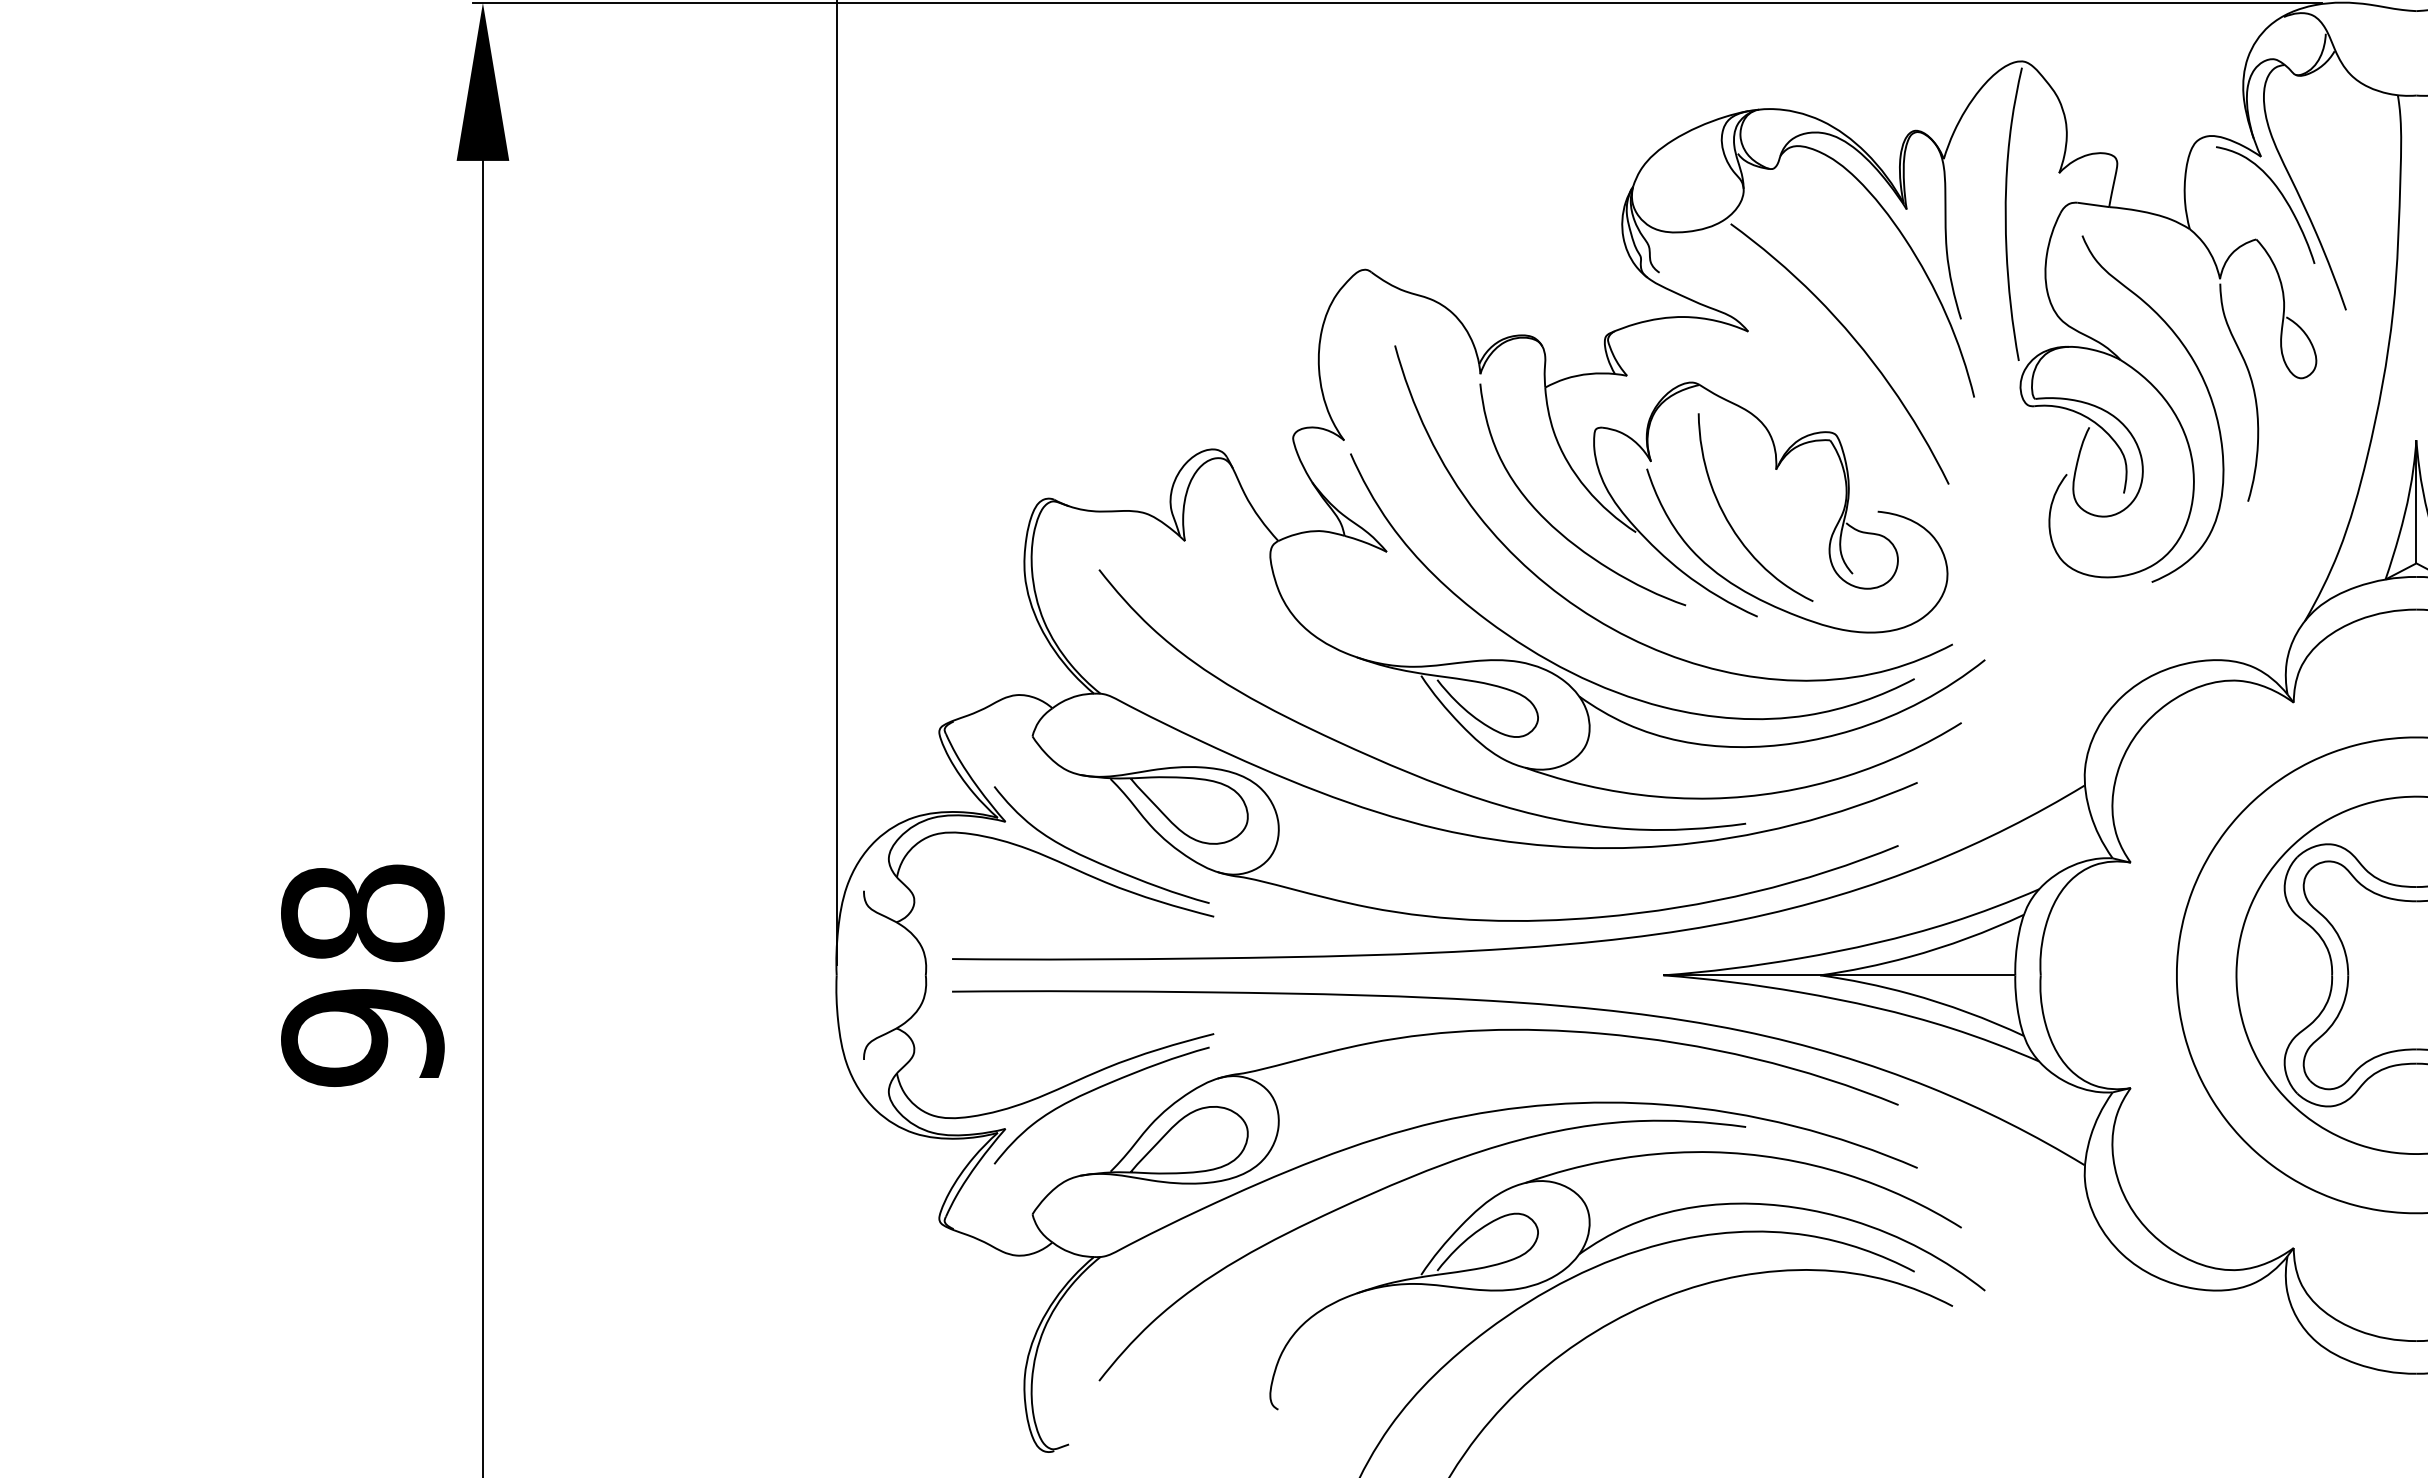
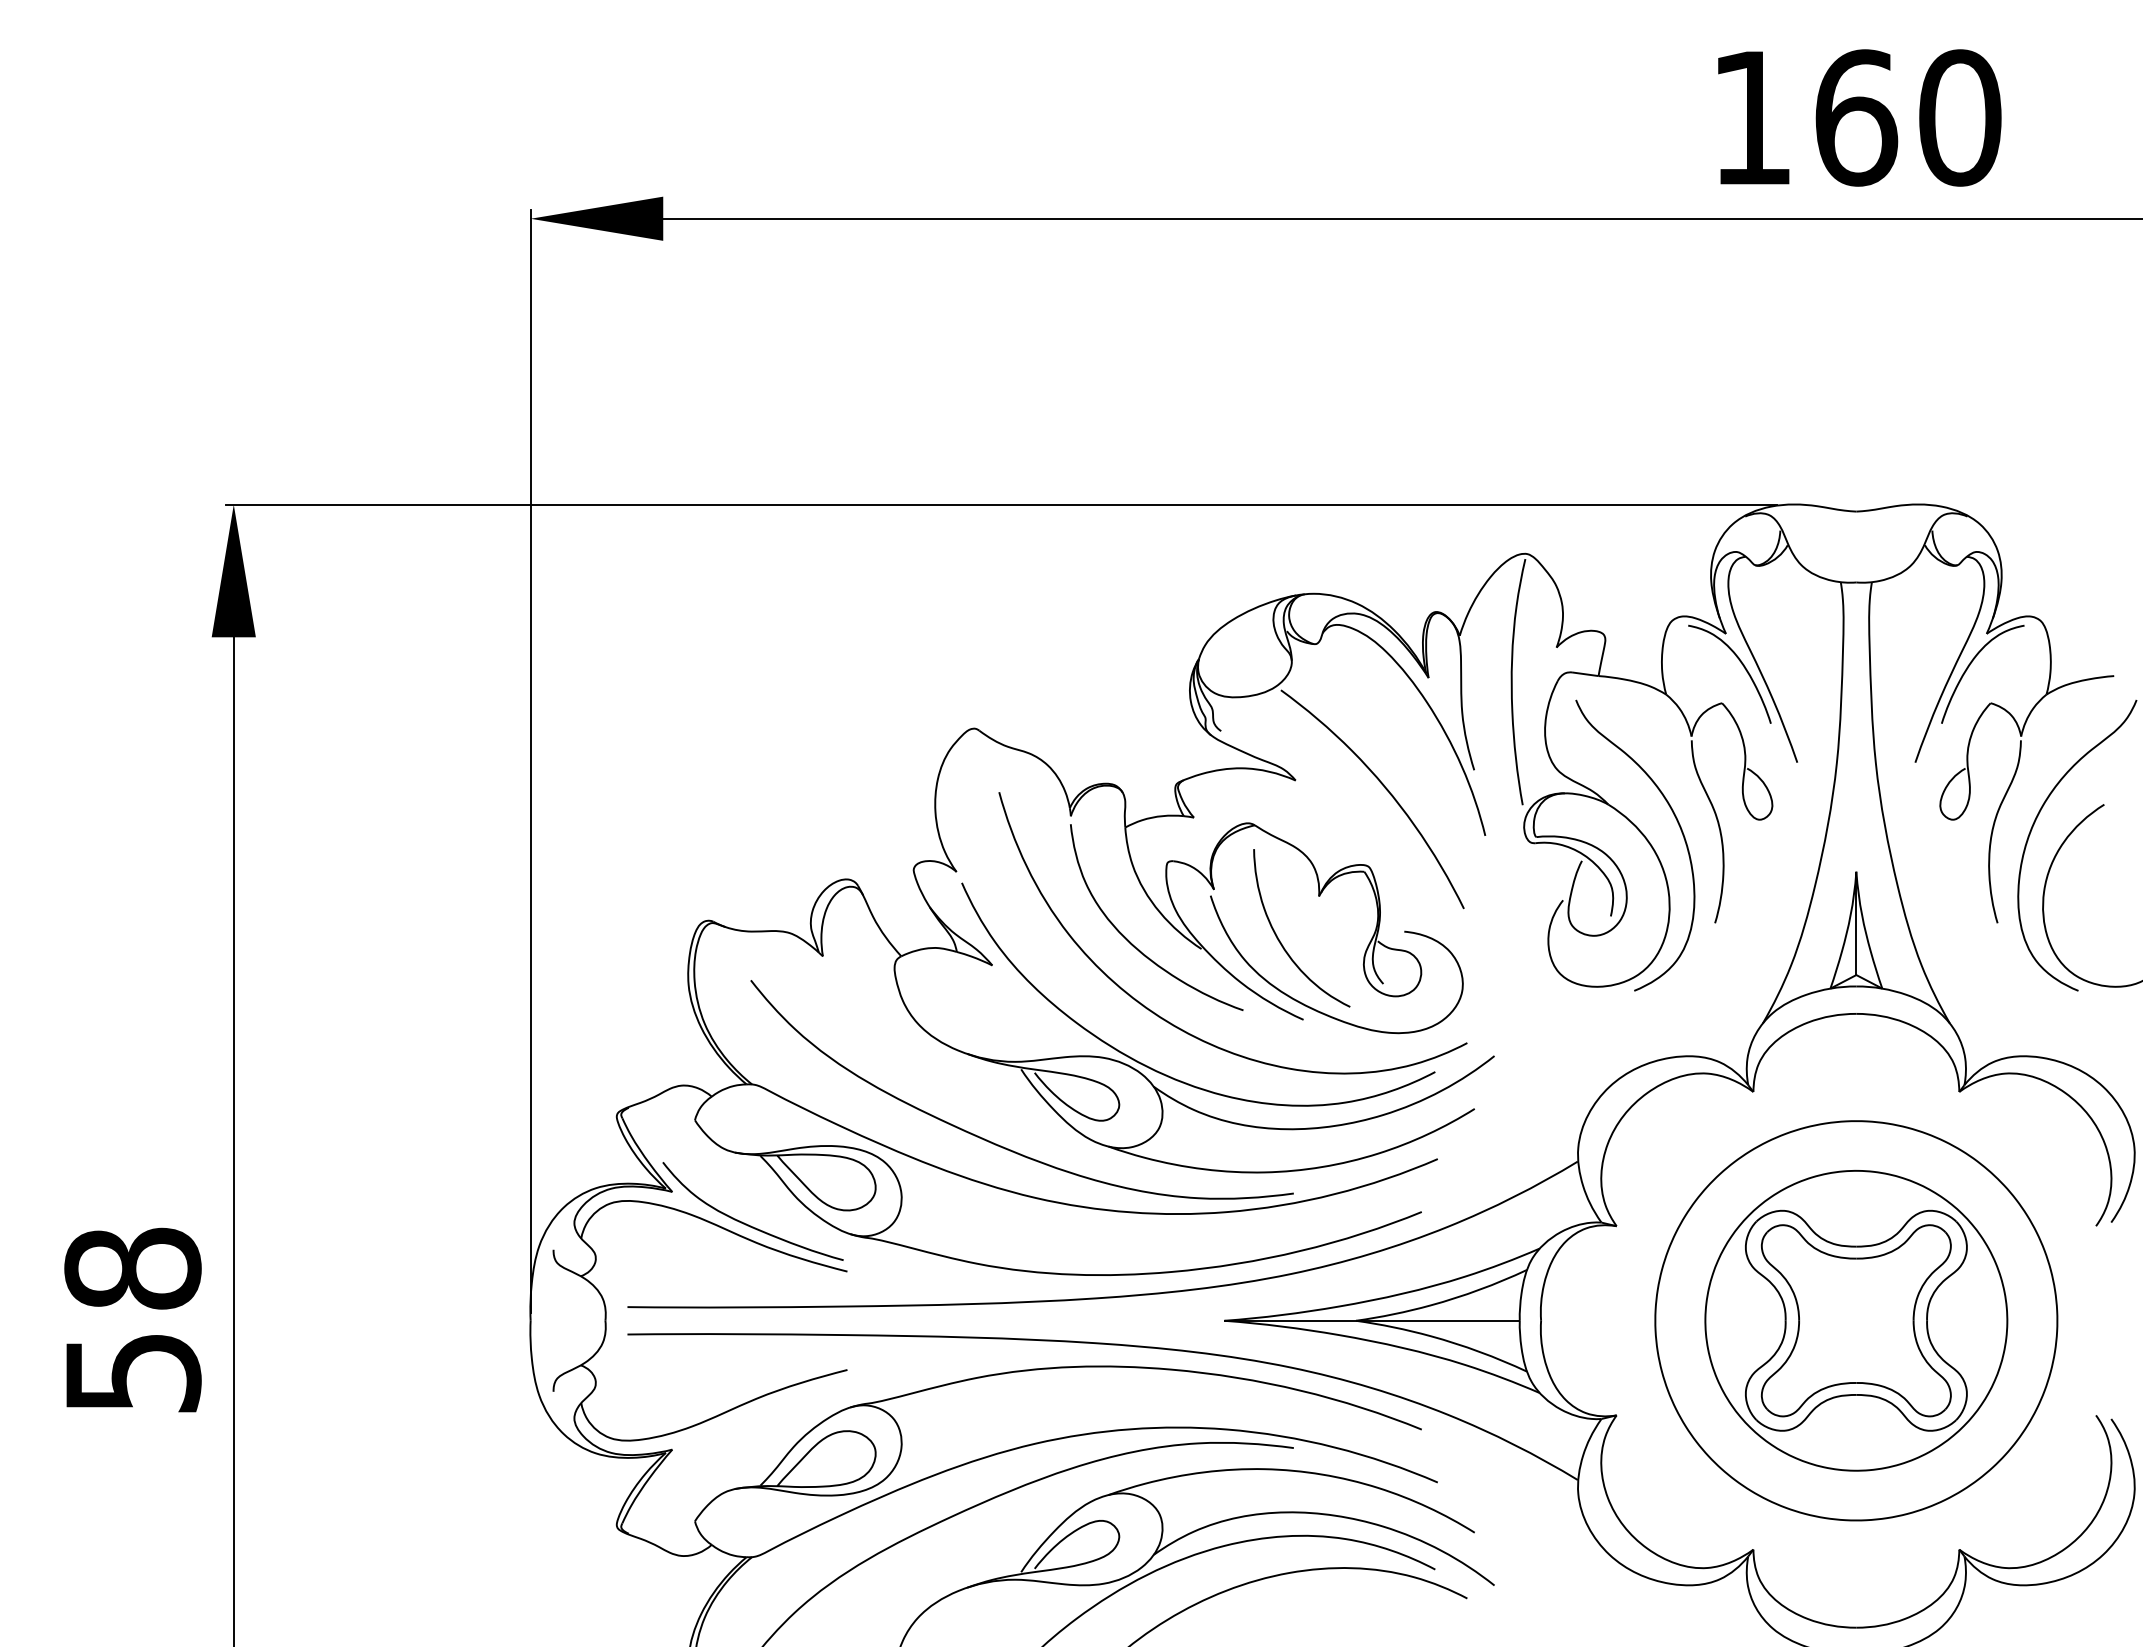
text: (362, 1038) -> (132, 1373), 98 -> 58
curve: (1095, 1090) -> (747, 1417), removed

